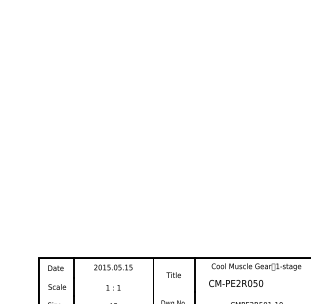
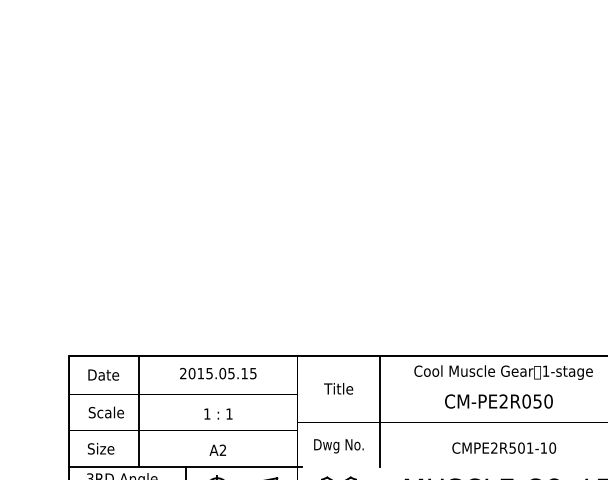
text: (236, 283) -> (499, 401), moved

